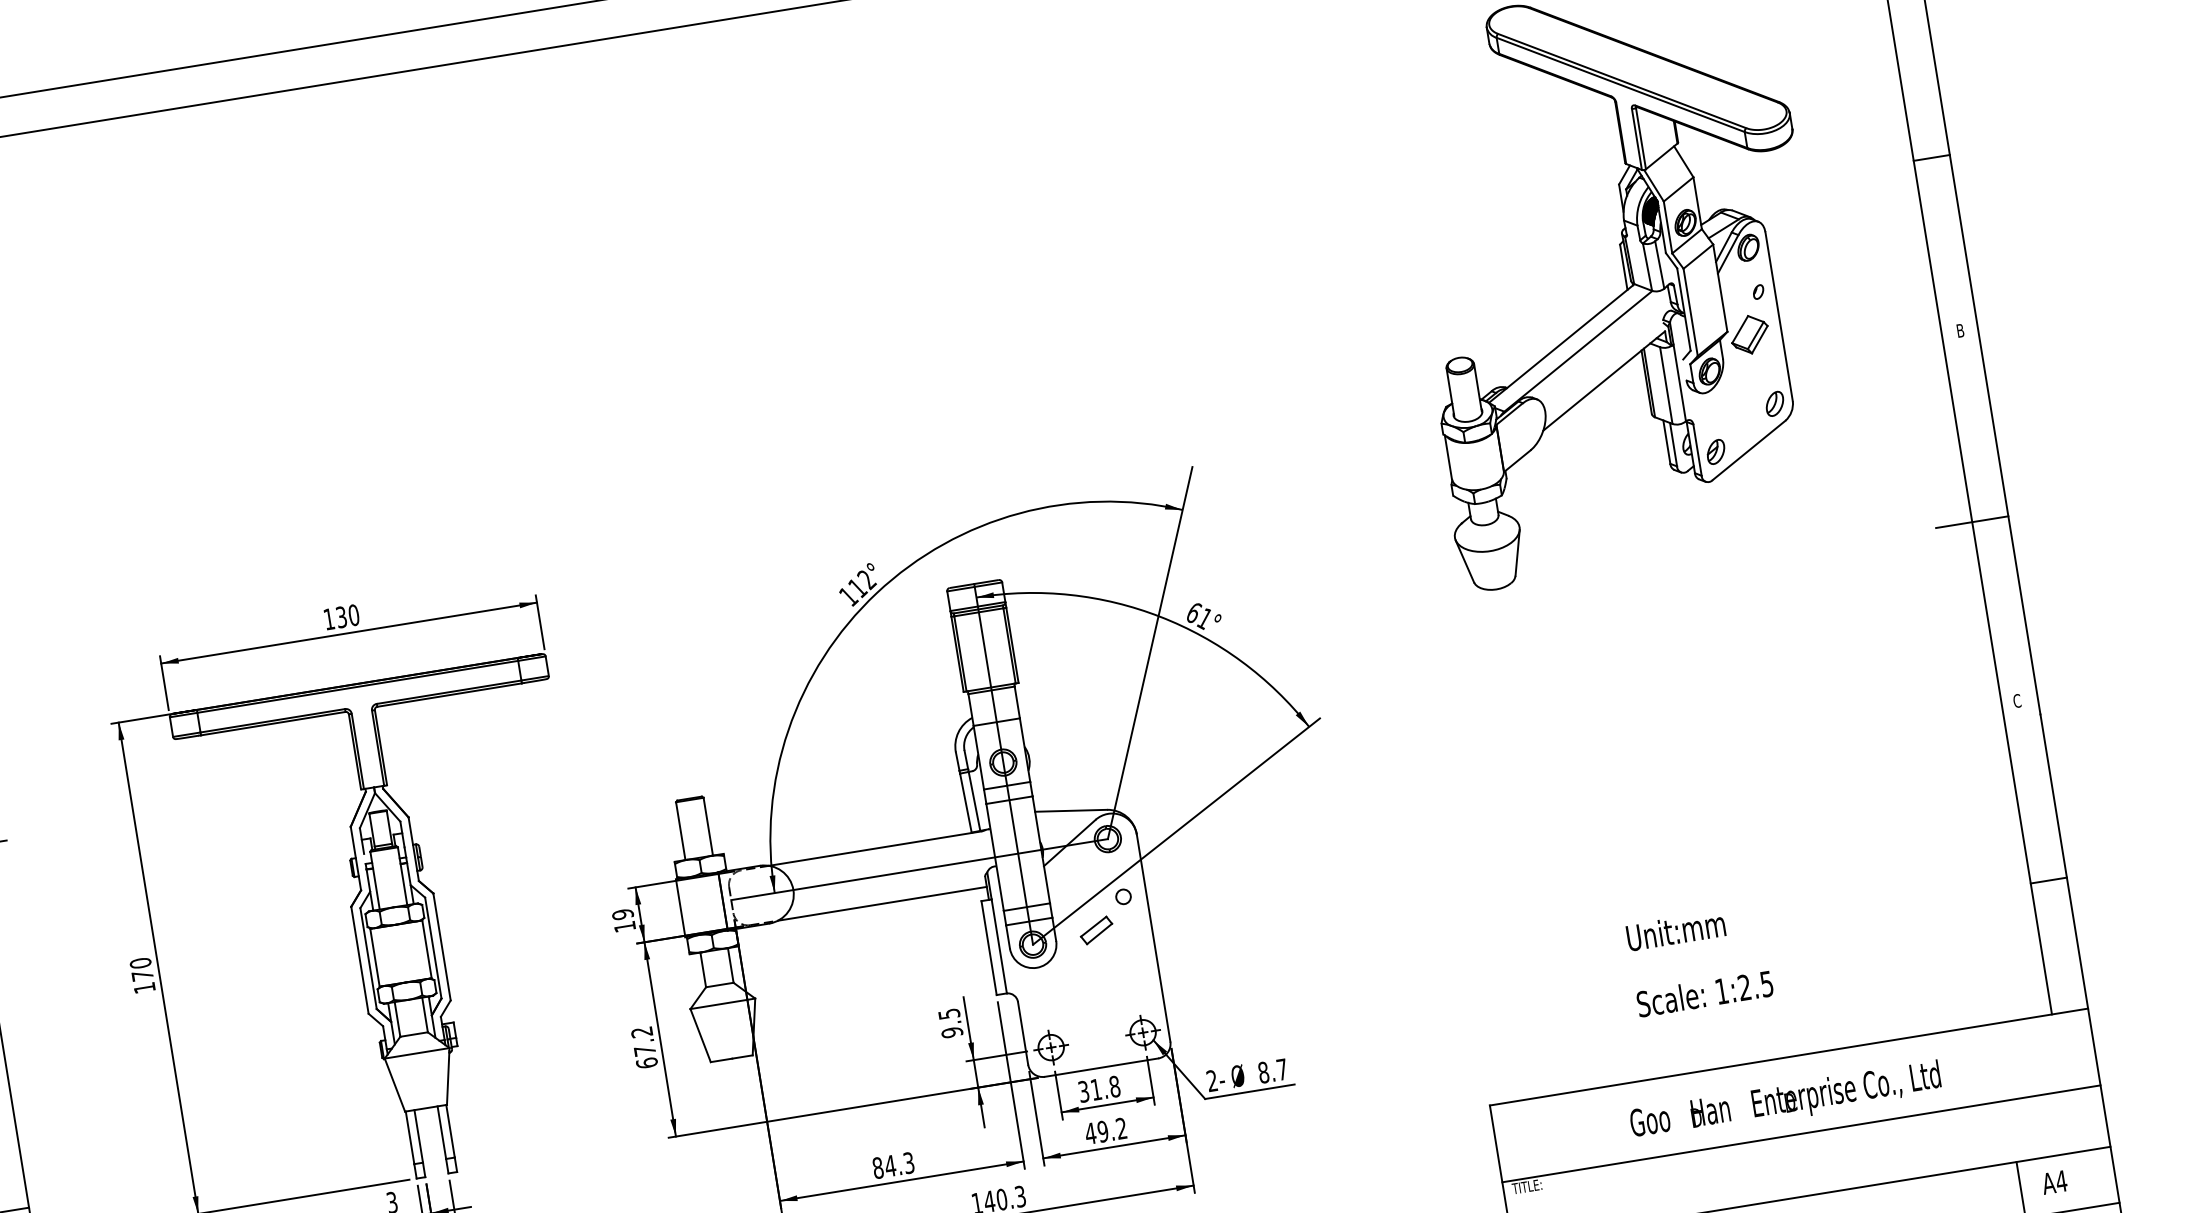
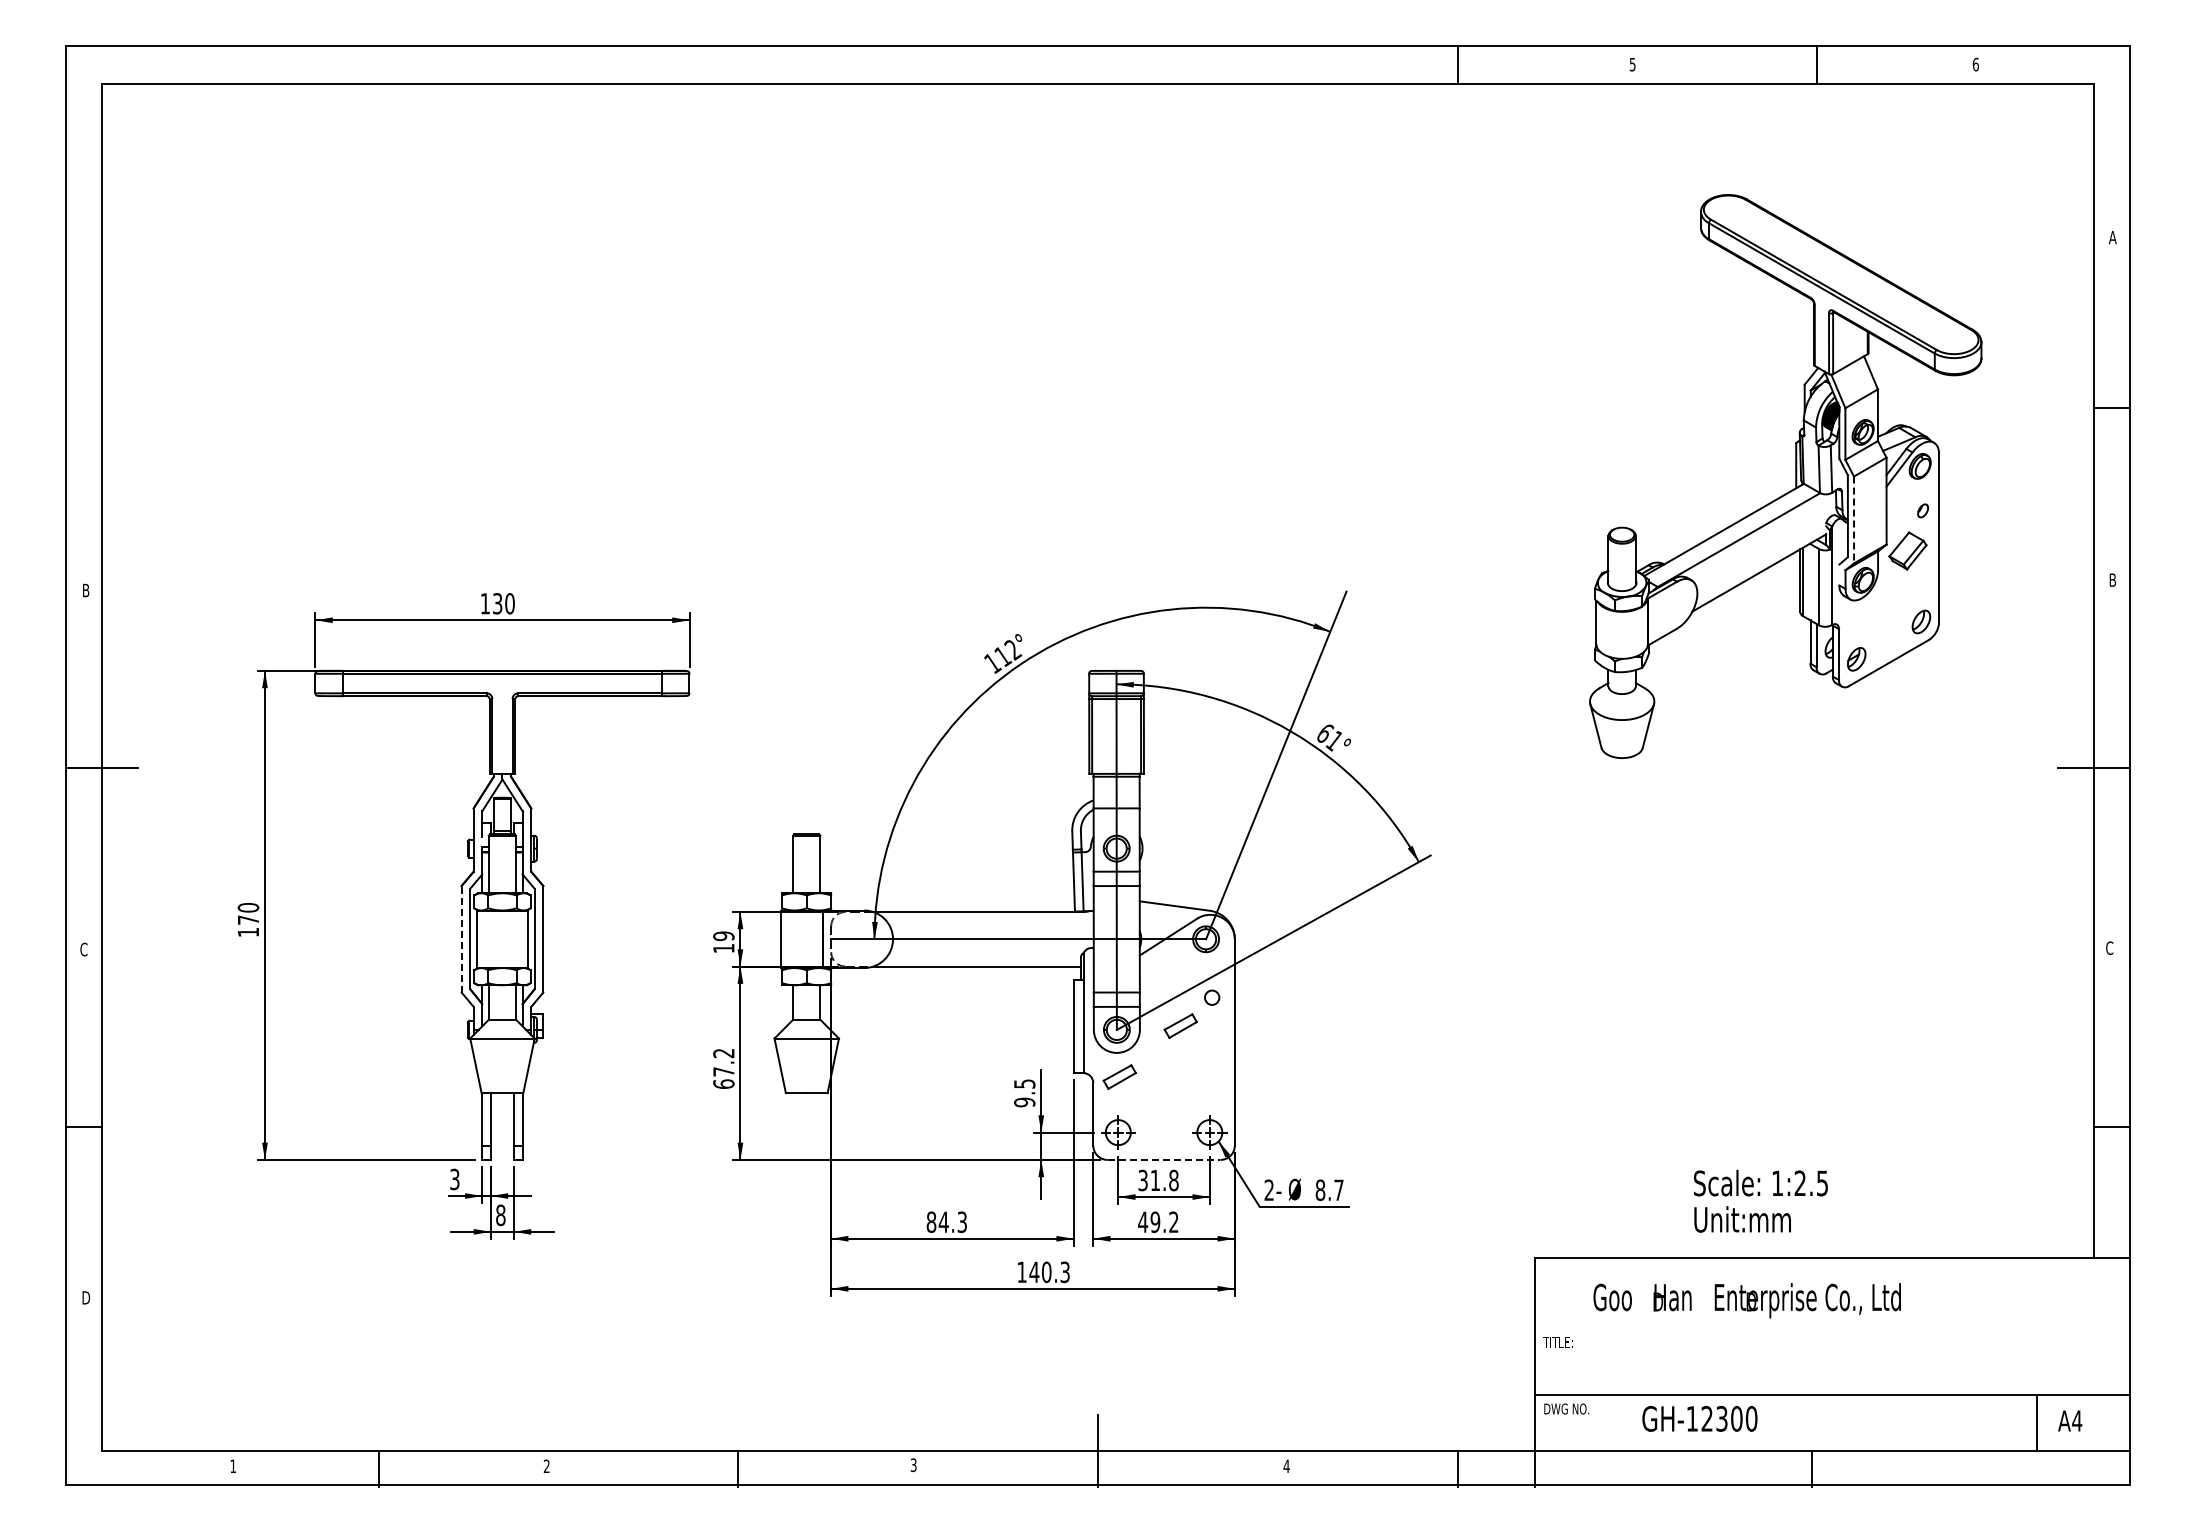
line: (1691, 312) -> (1854, 520), solid -> dashed
text: (1675, 930) -> (1742, 1219), moved
line: (359, 959) -> (461, 938), solid -> dashed
part: (1043, 991) -> (1119, 1076), added
line: (1101, 1067) -> (1164, 1159), solid -> dashed
text: (1785, 1101) -> (1746, 1300), moved
line: (1801, 1134) -> (1832, 1334), removed

